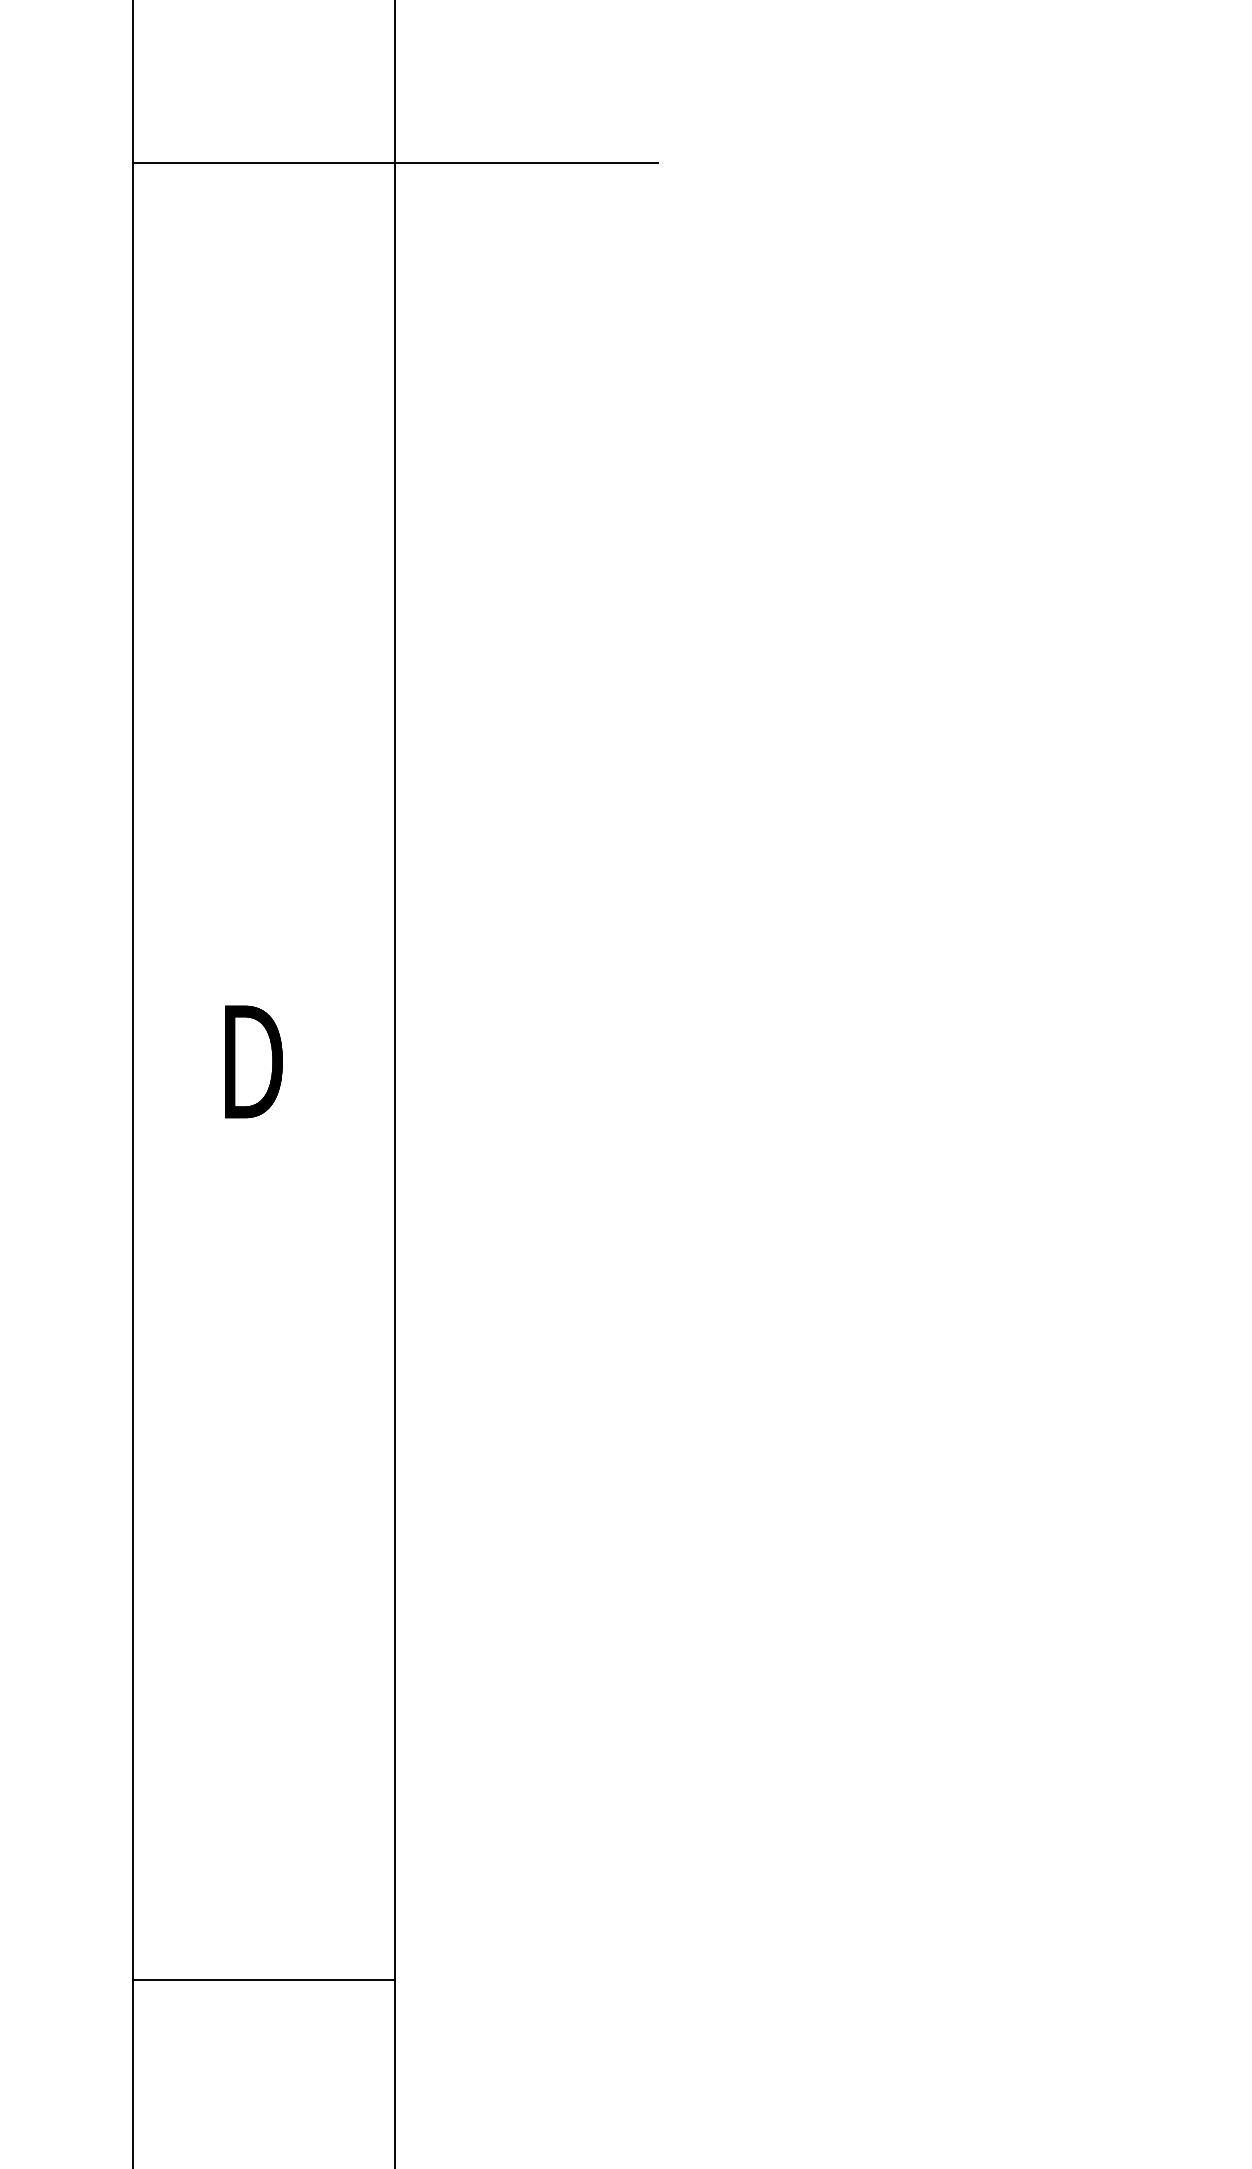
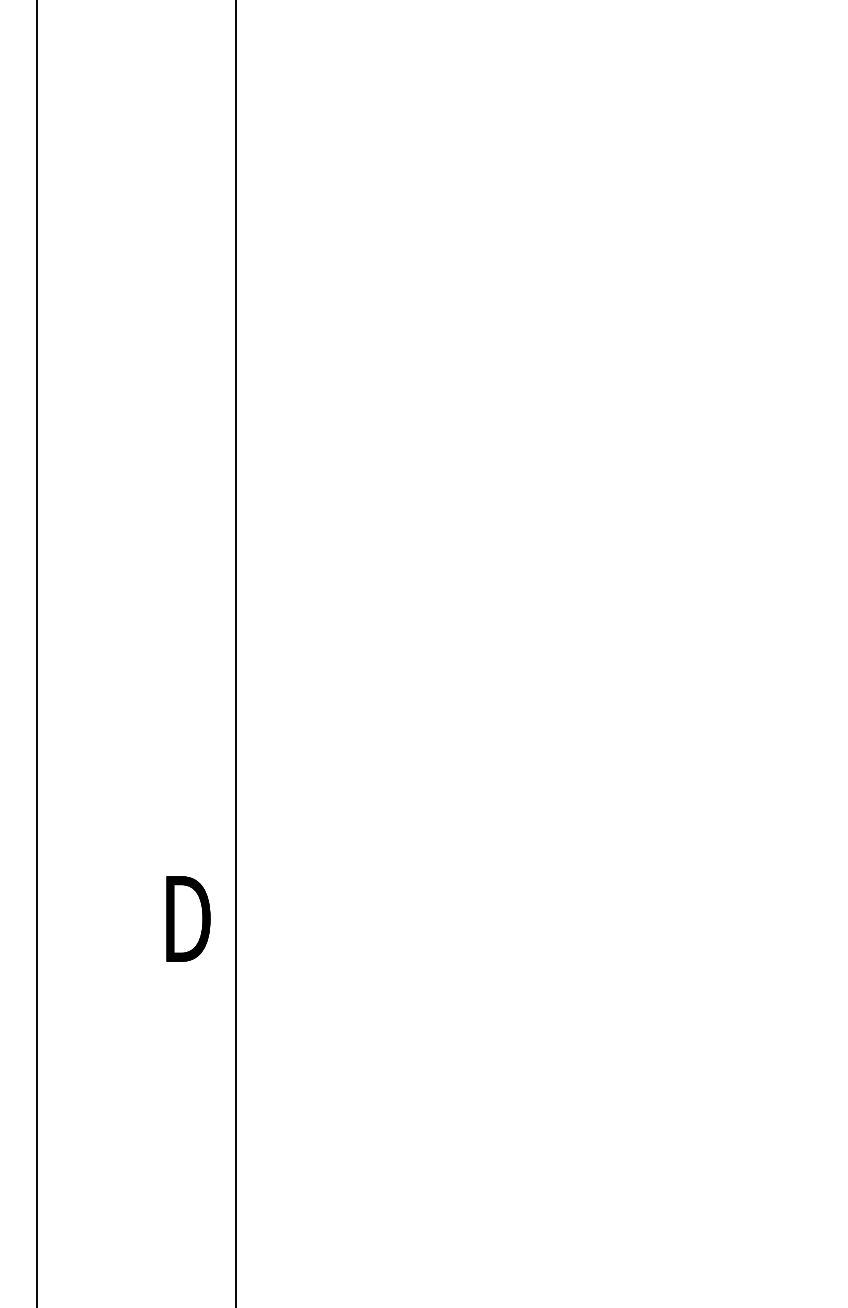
line: (395, 162) -> (236, 235), removed
text: (253, 1061) -> (188, 918), moved

